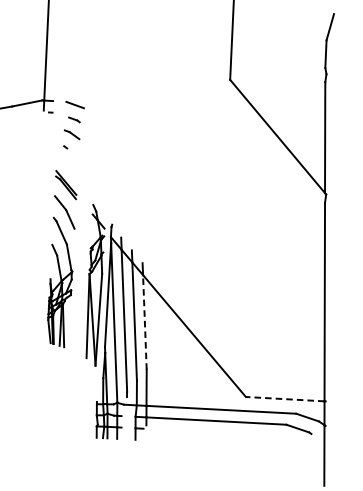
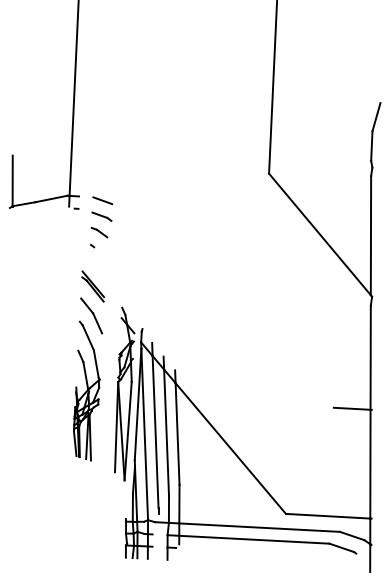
part: (73, 119) -> (101, 216), size x1.67
line: (307, 298) -> (352, 408), added
line: (144, 322) -> (177, 433), dashed -> solid
line: (284, 399) -> (327, 516), dashed -> solid

